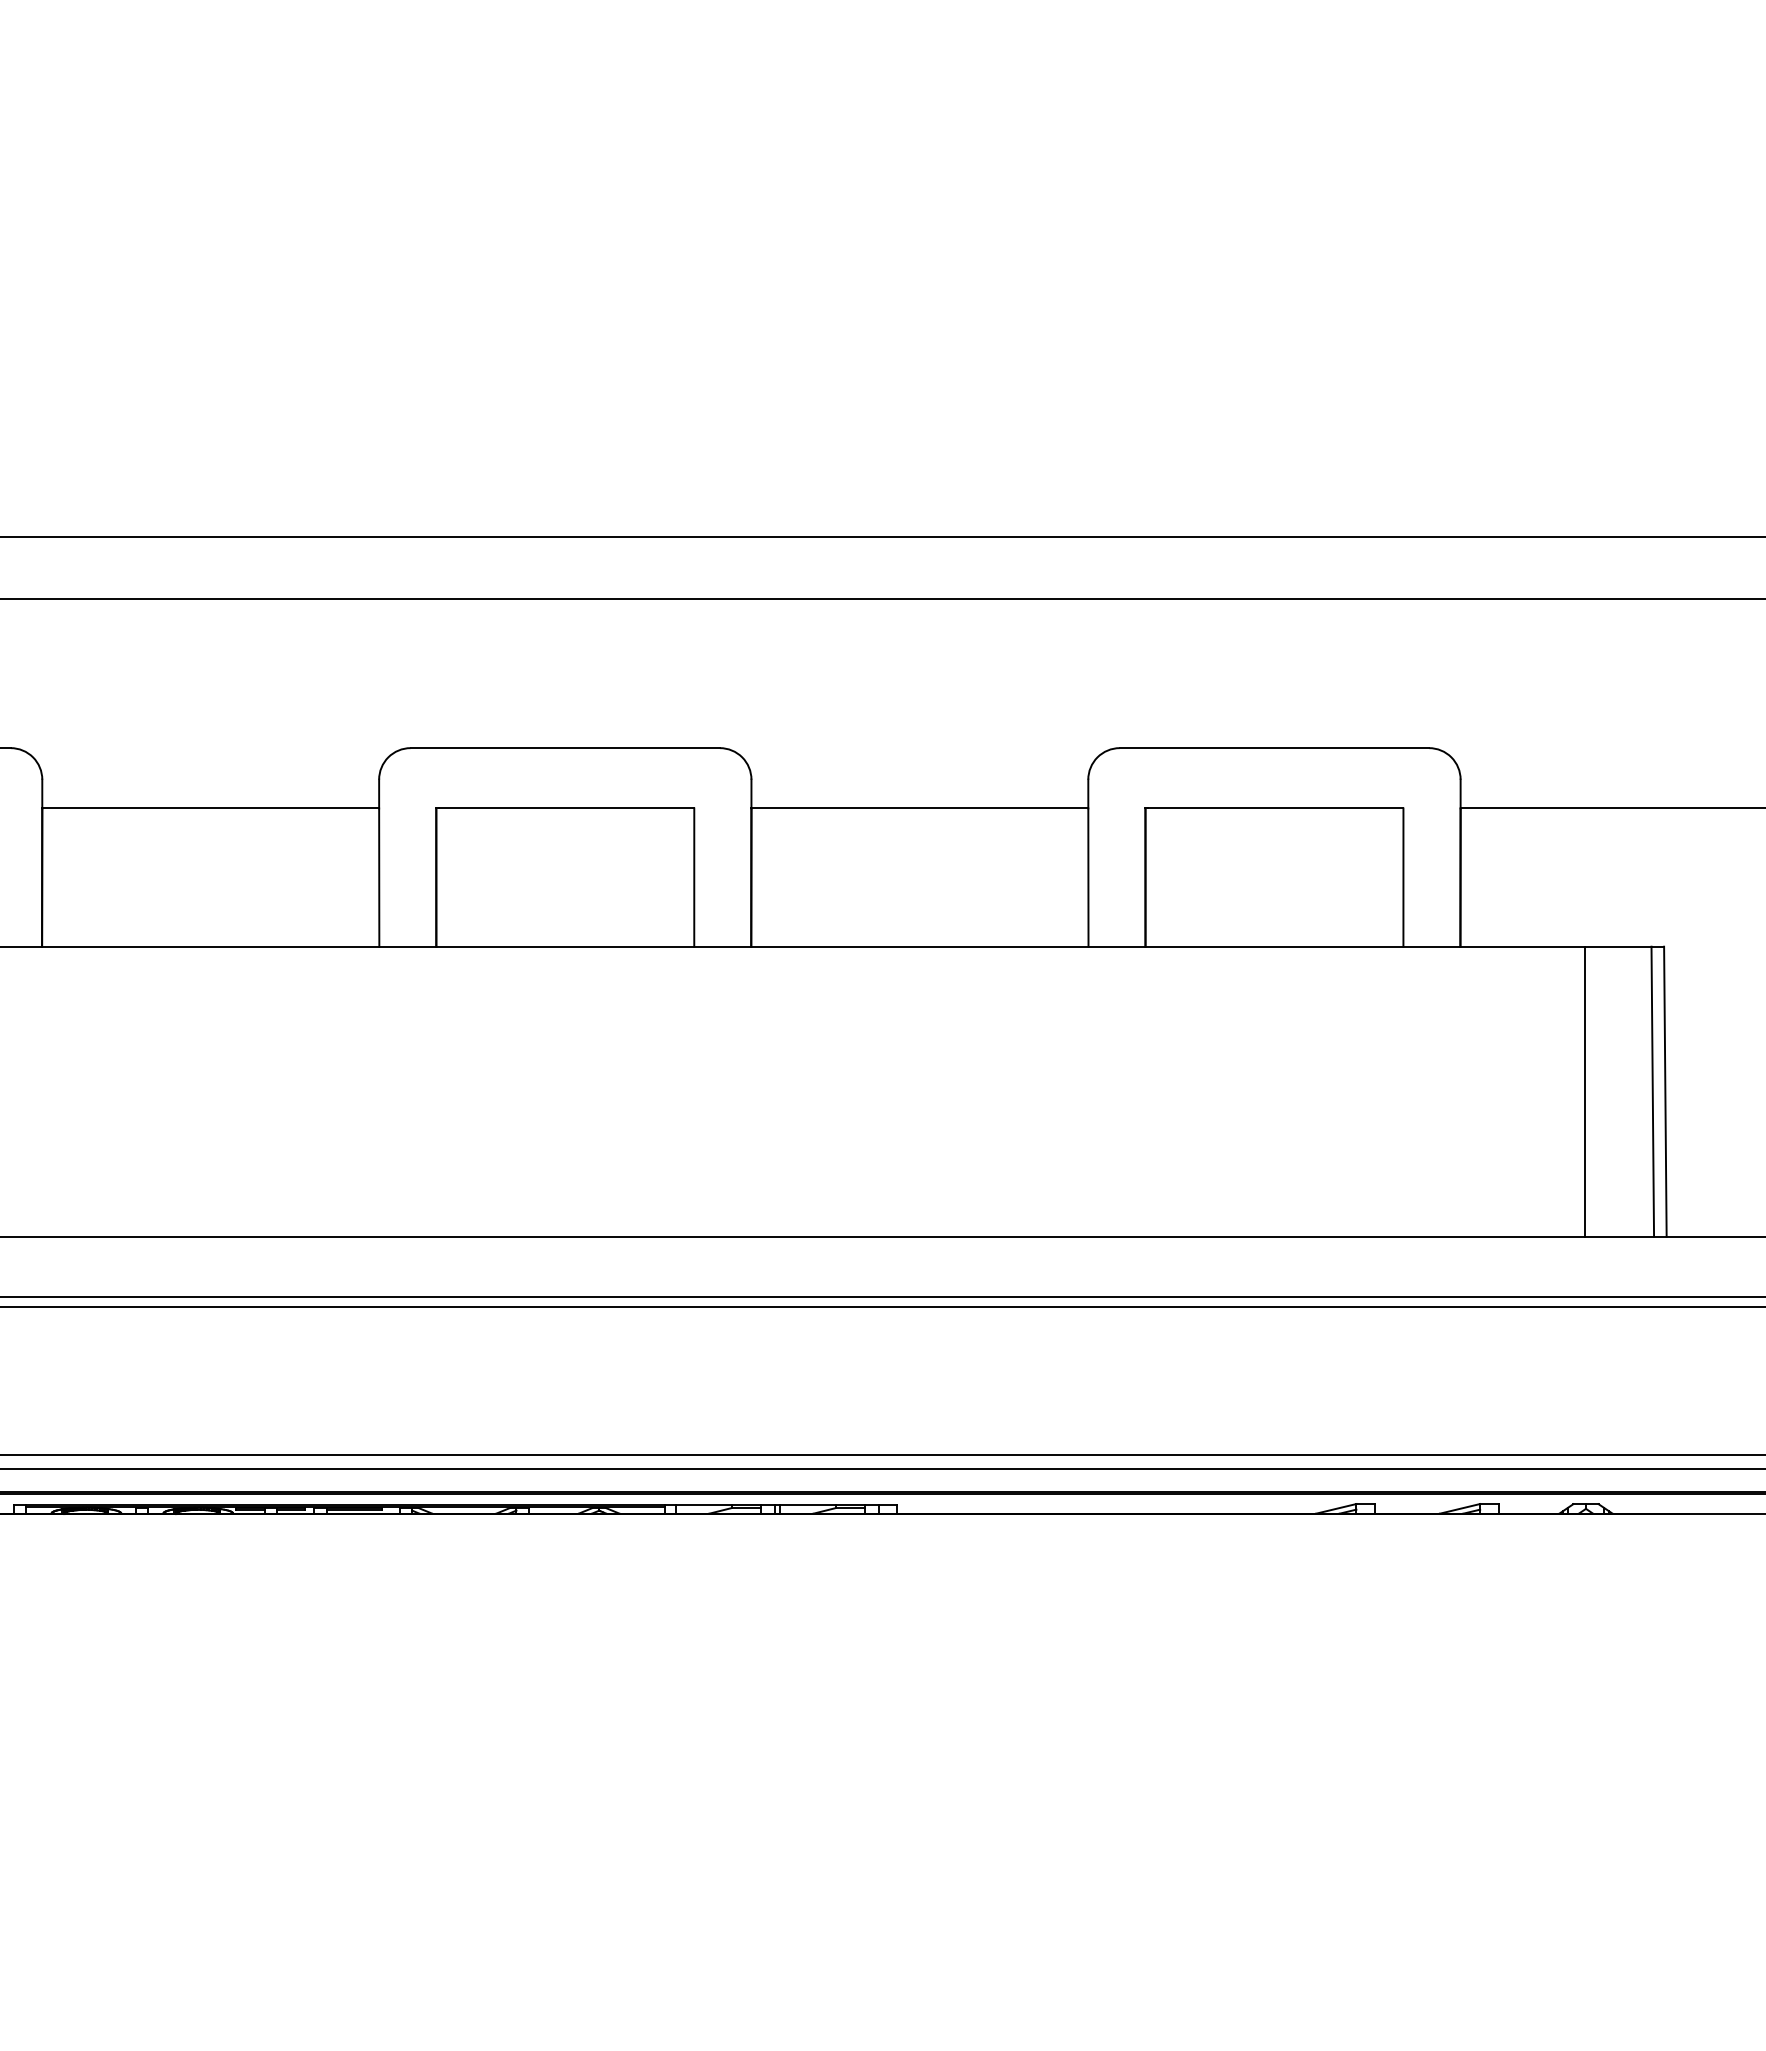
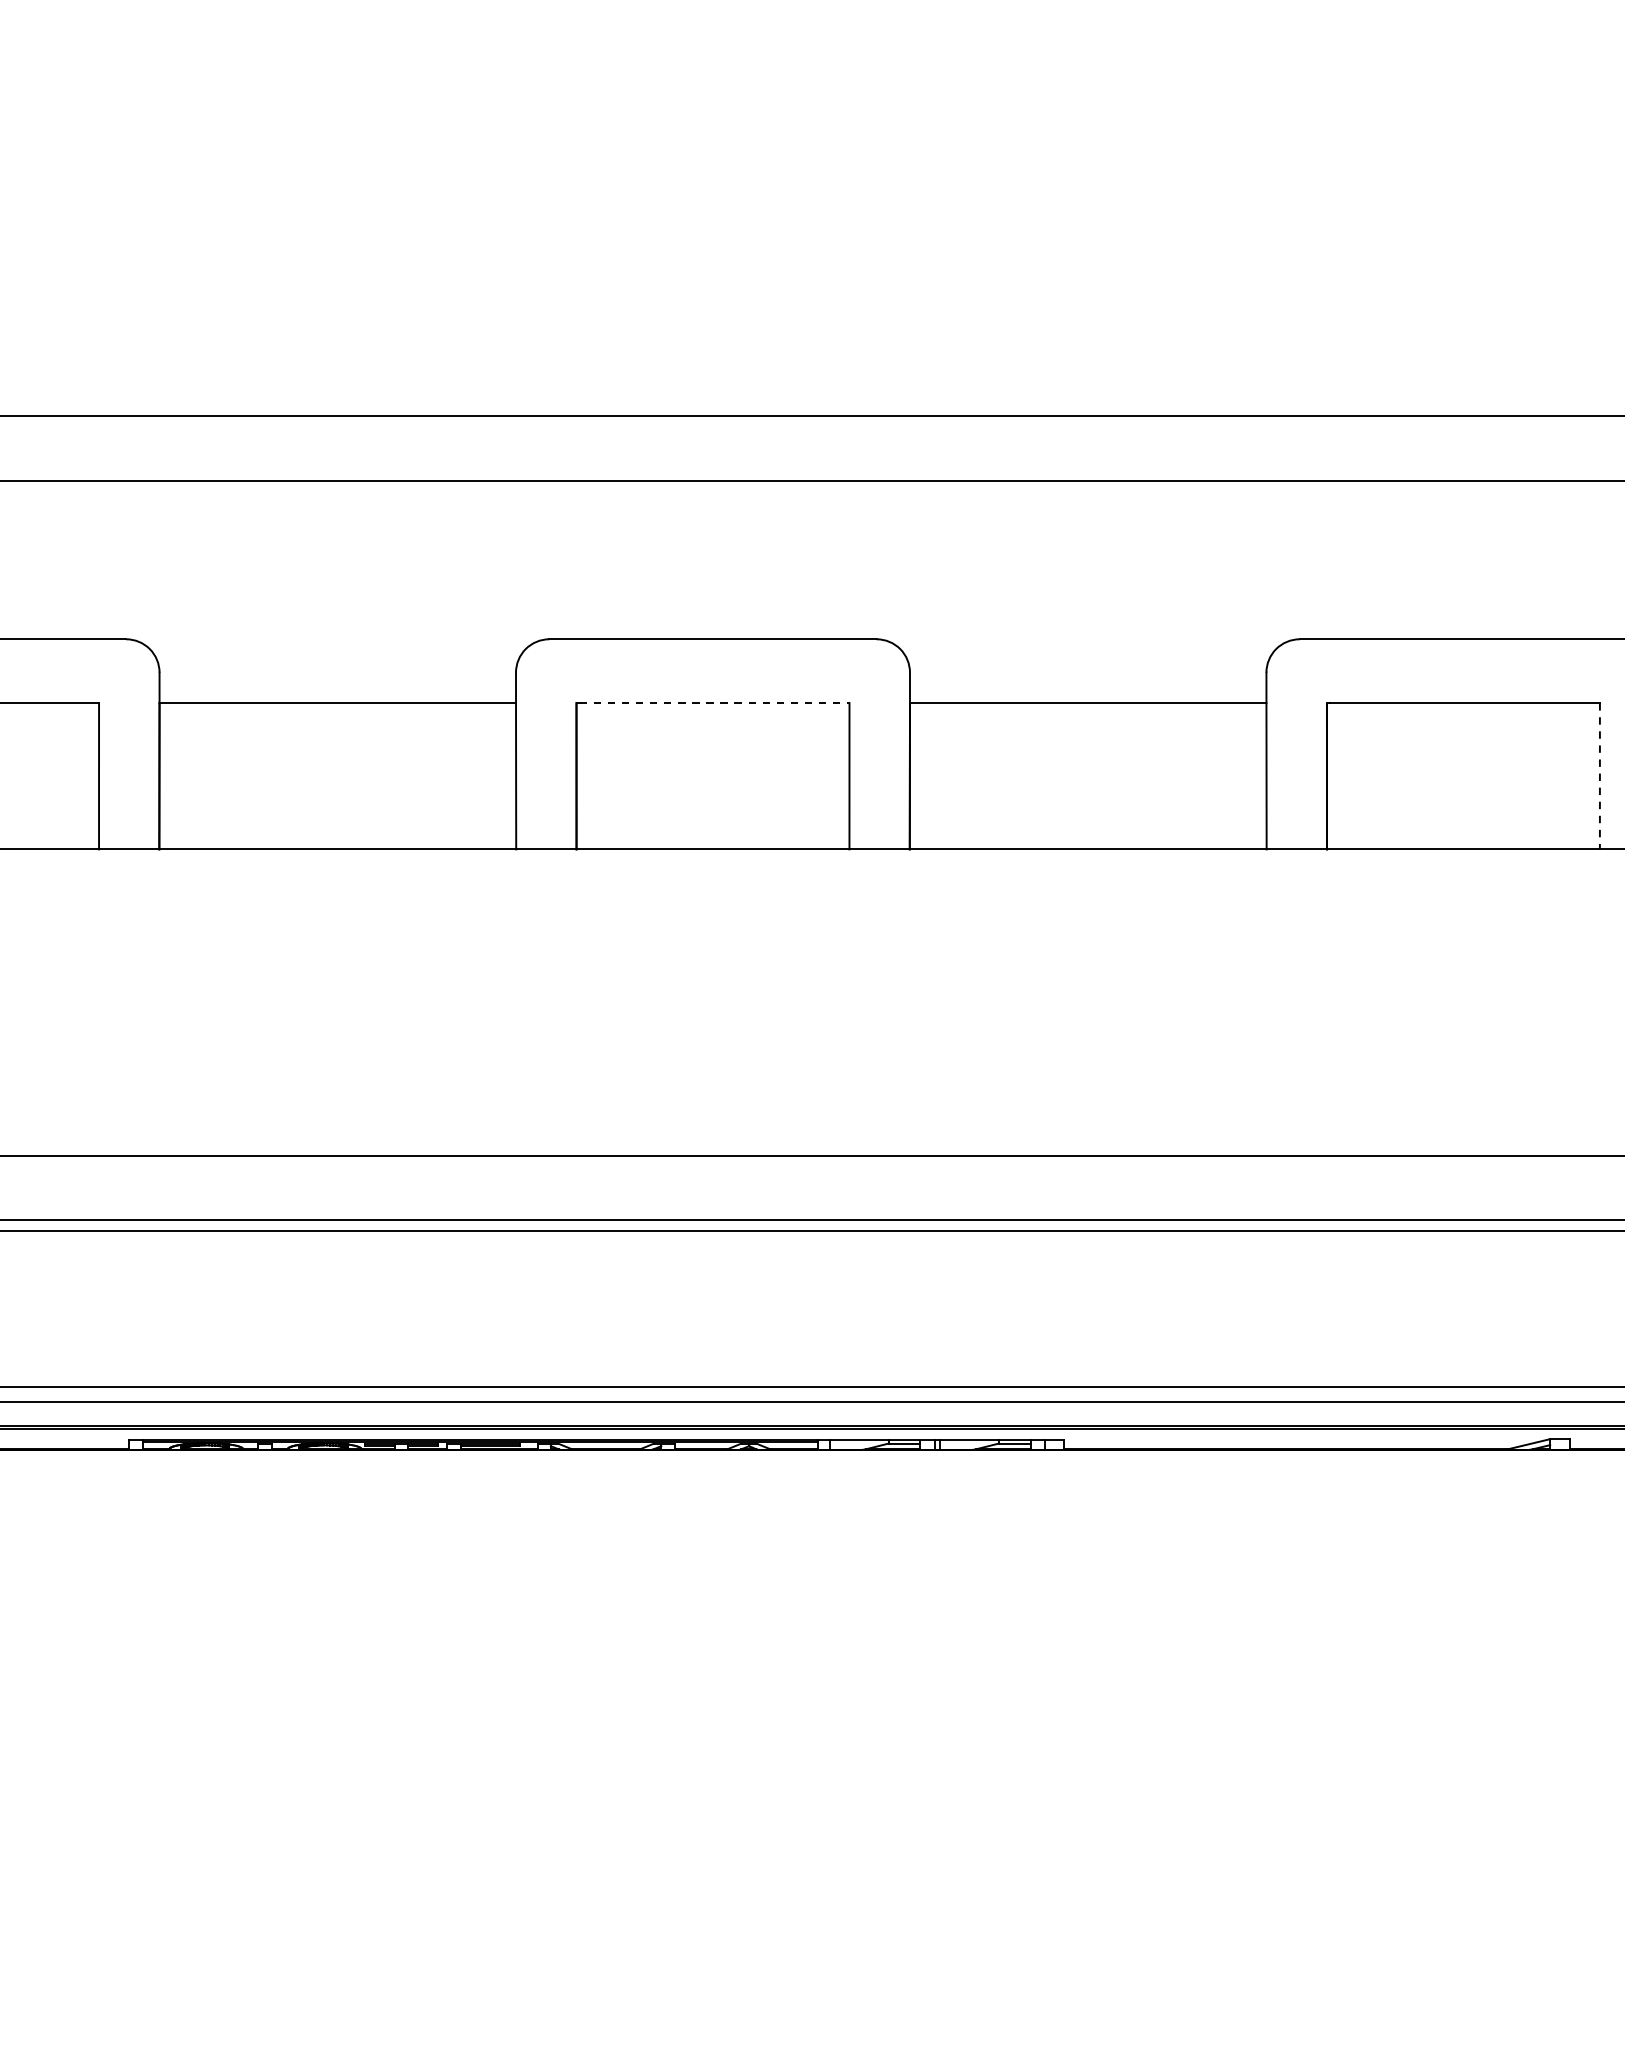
line: (566, 808) -> (714, 703), solid -> dashed
line: (1403, 878) -> (1599, 777), solid -> dashed

